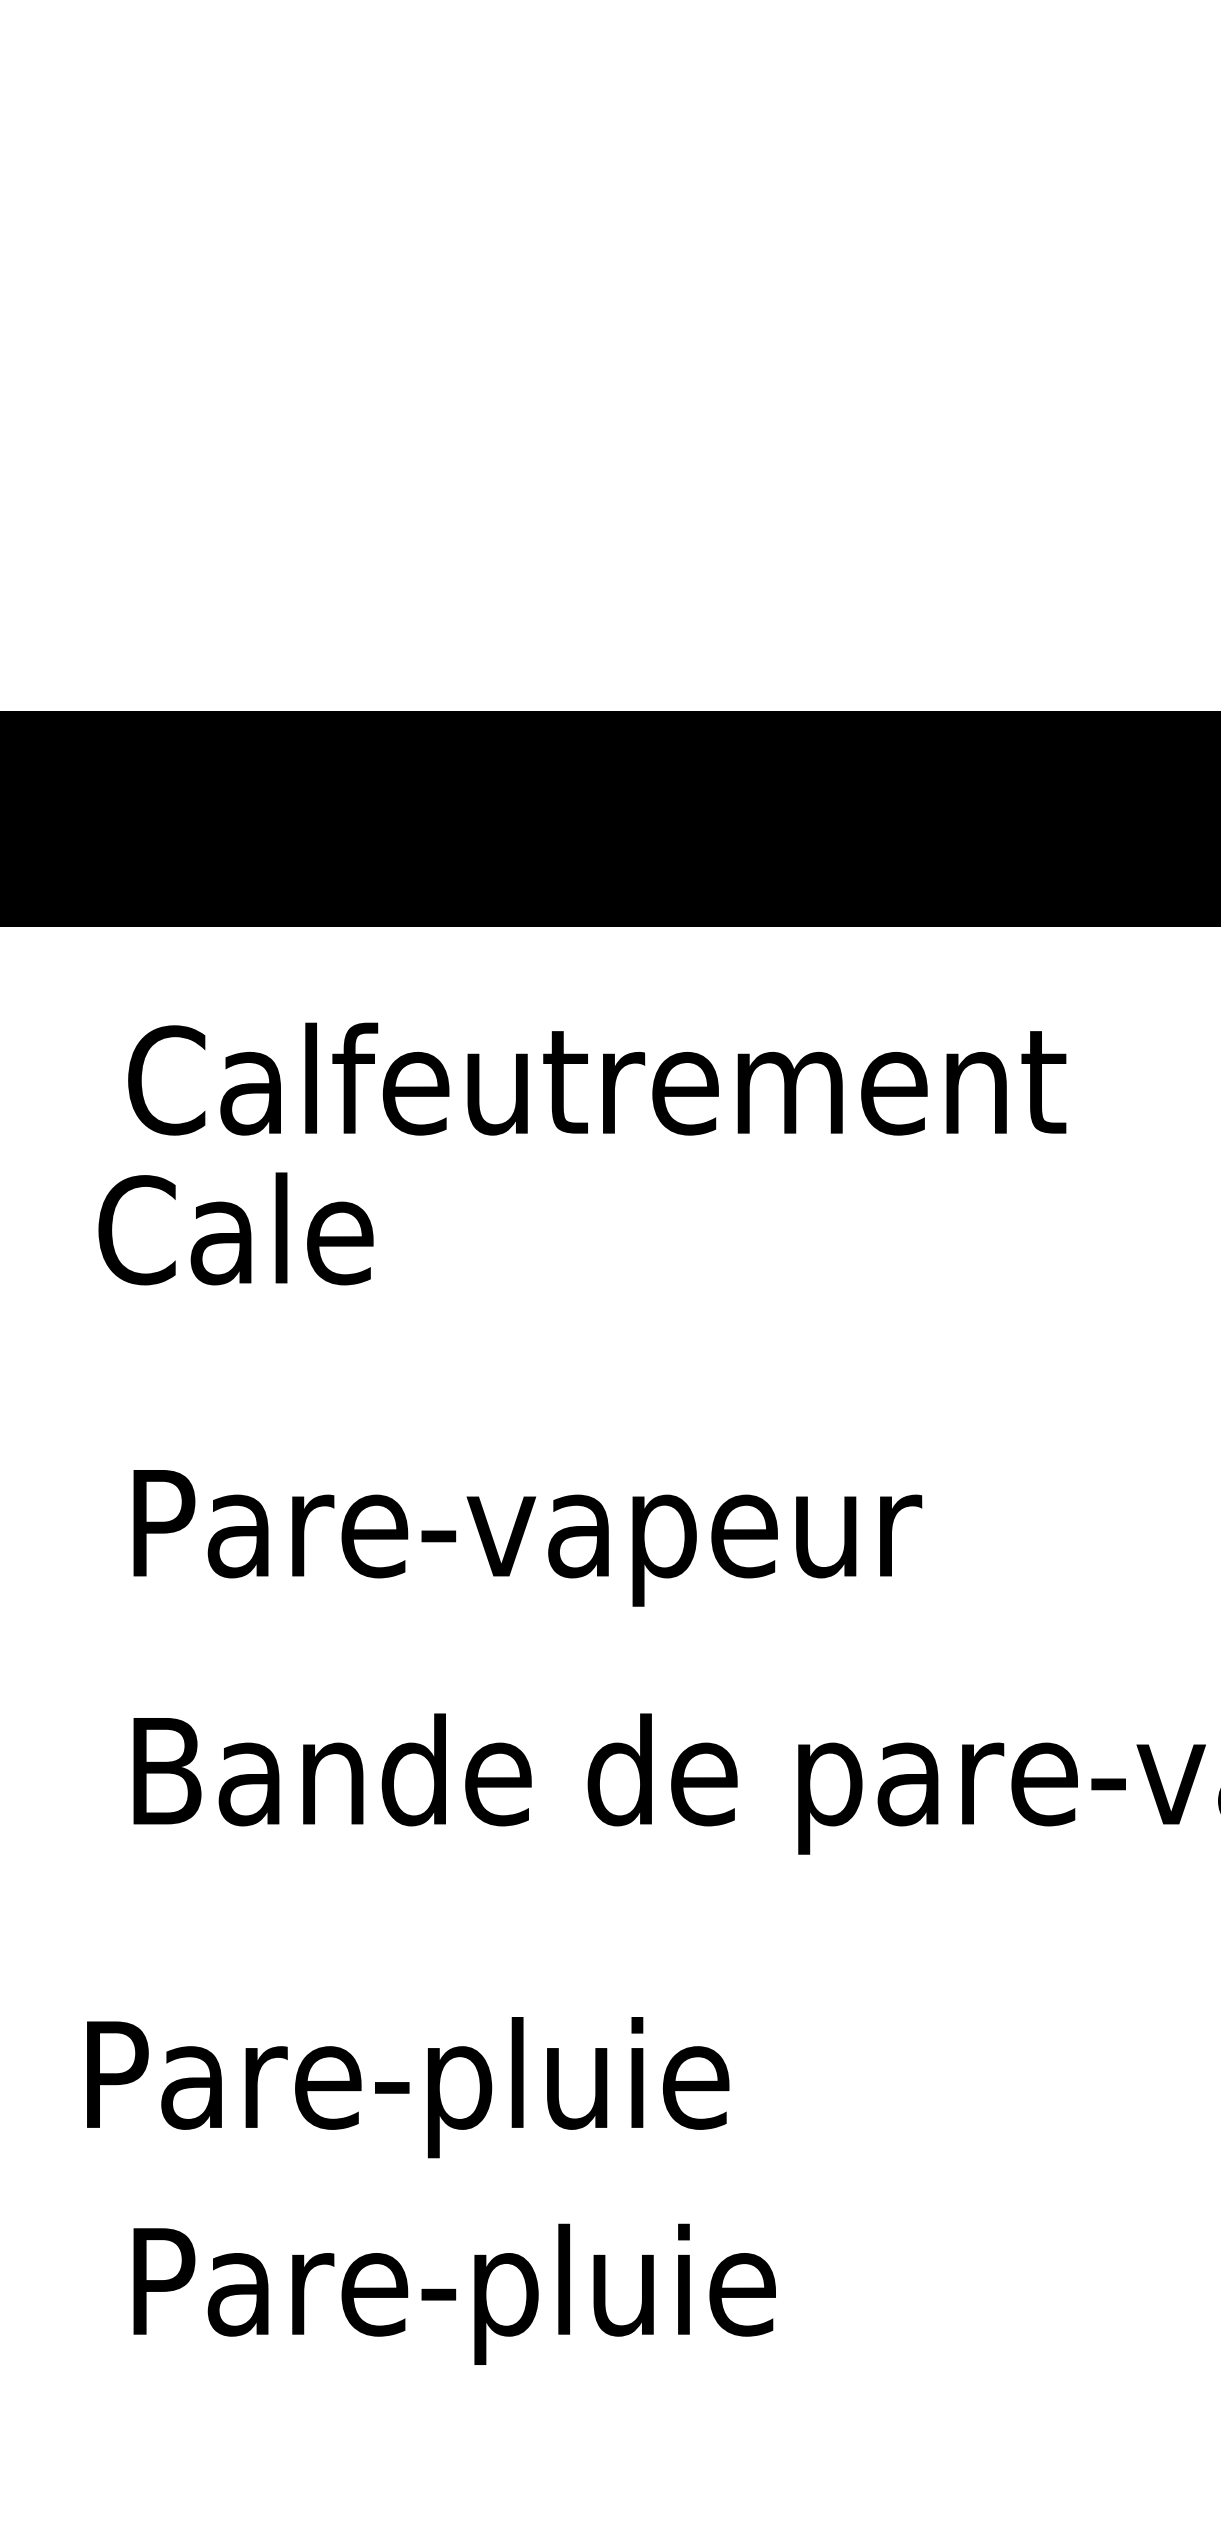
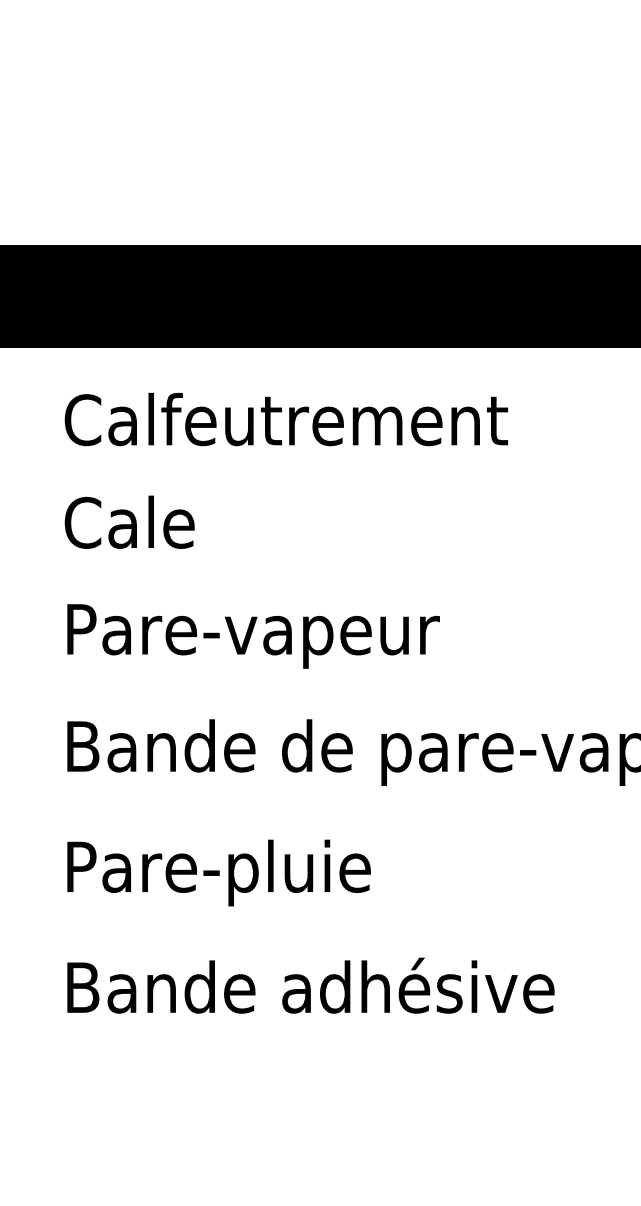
text: (235, 1227) -> (129, 521), moved
text: (406, 2086) -> (218, 872), moved
text: (654, 2291) -> (313, 992), Pare-pluie -> Bande adhésive

